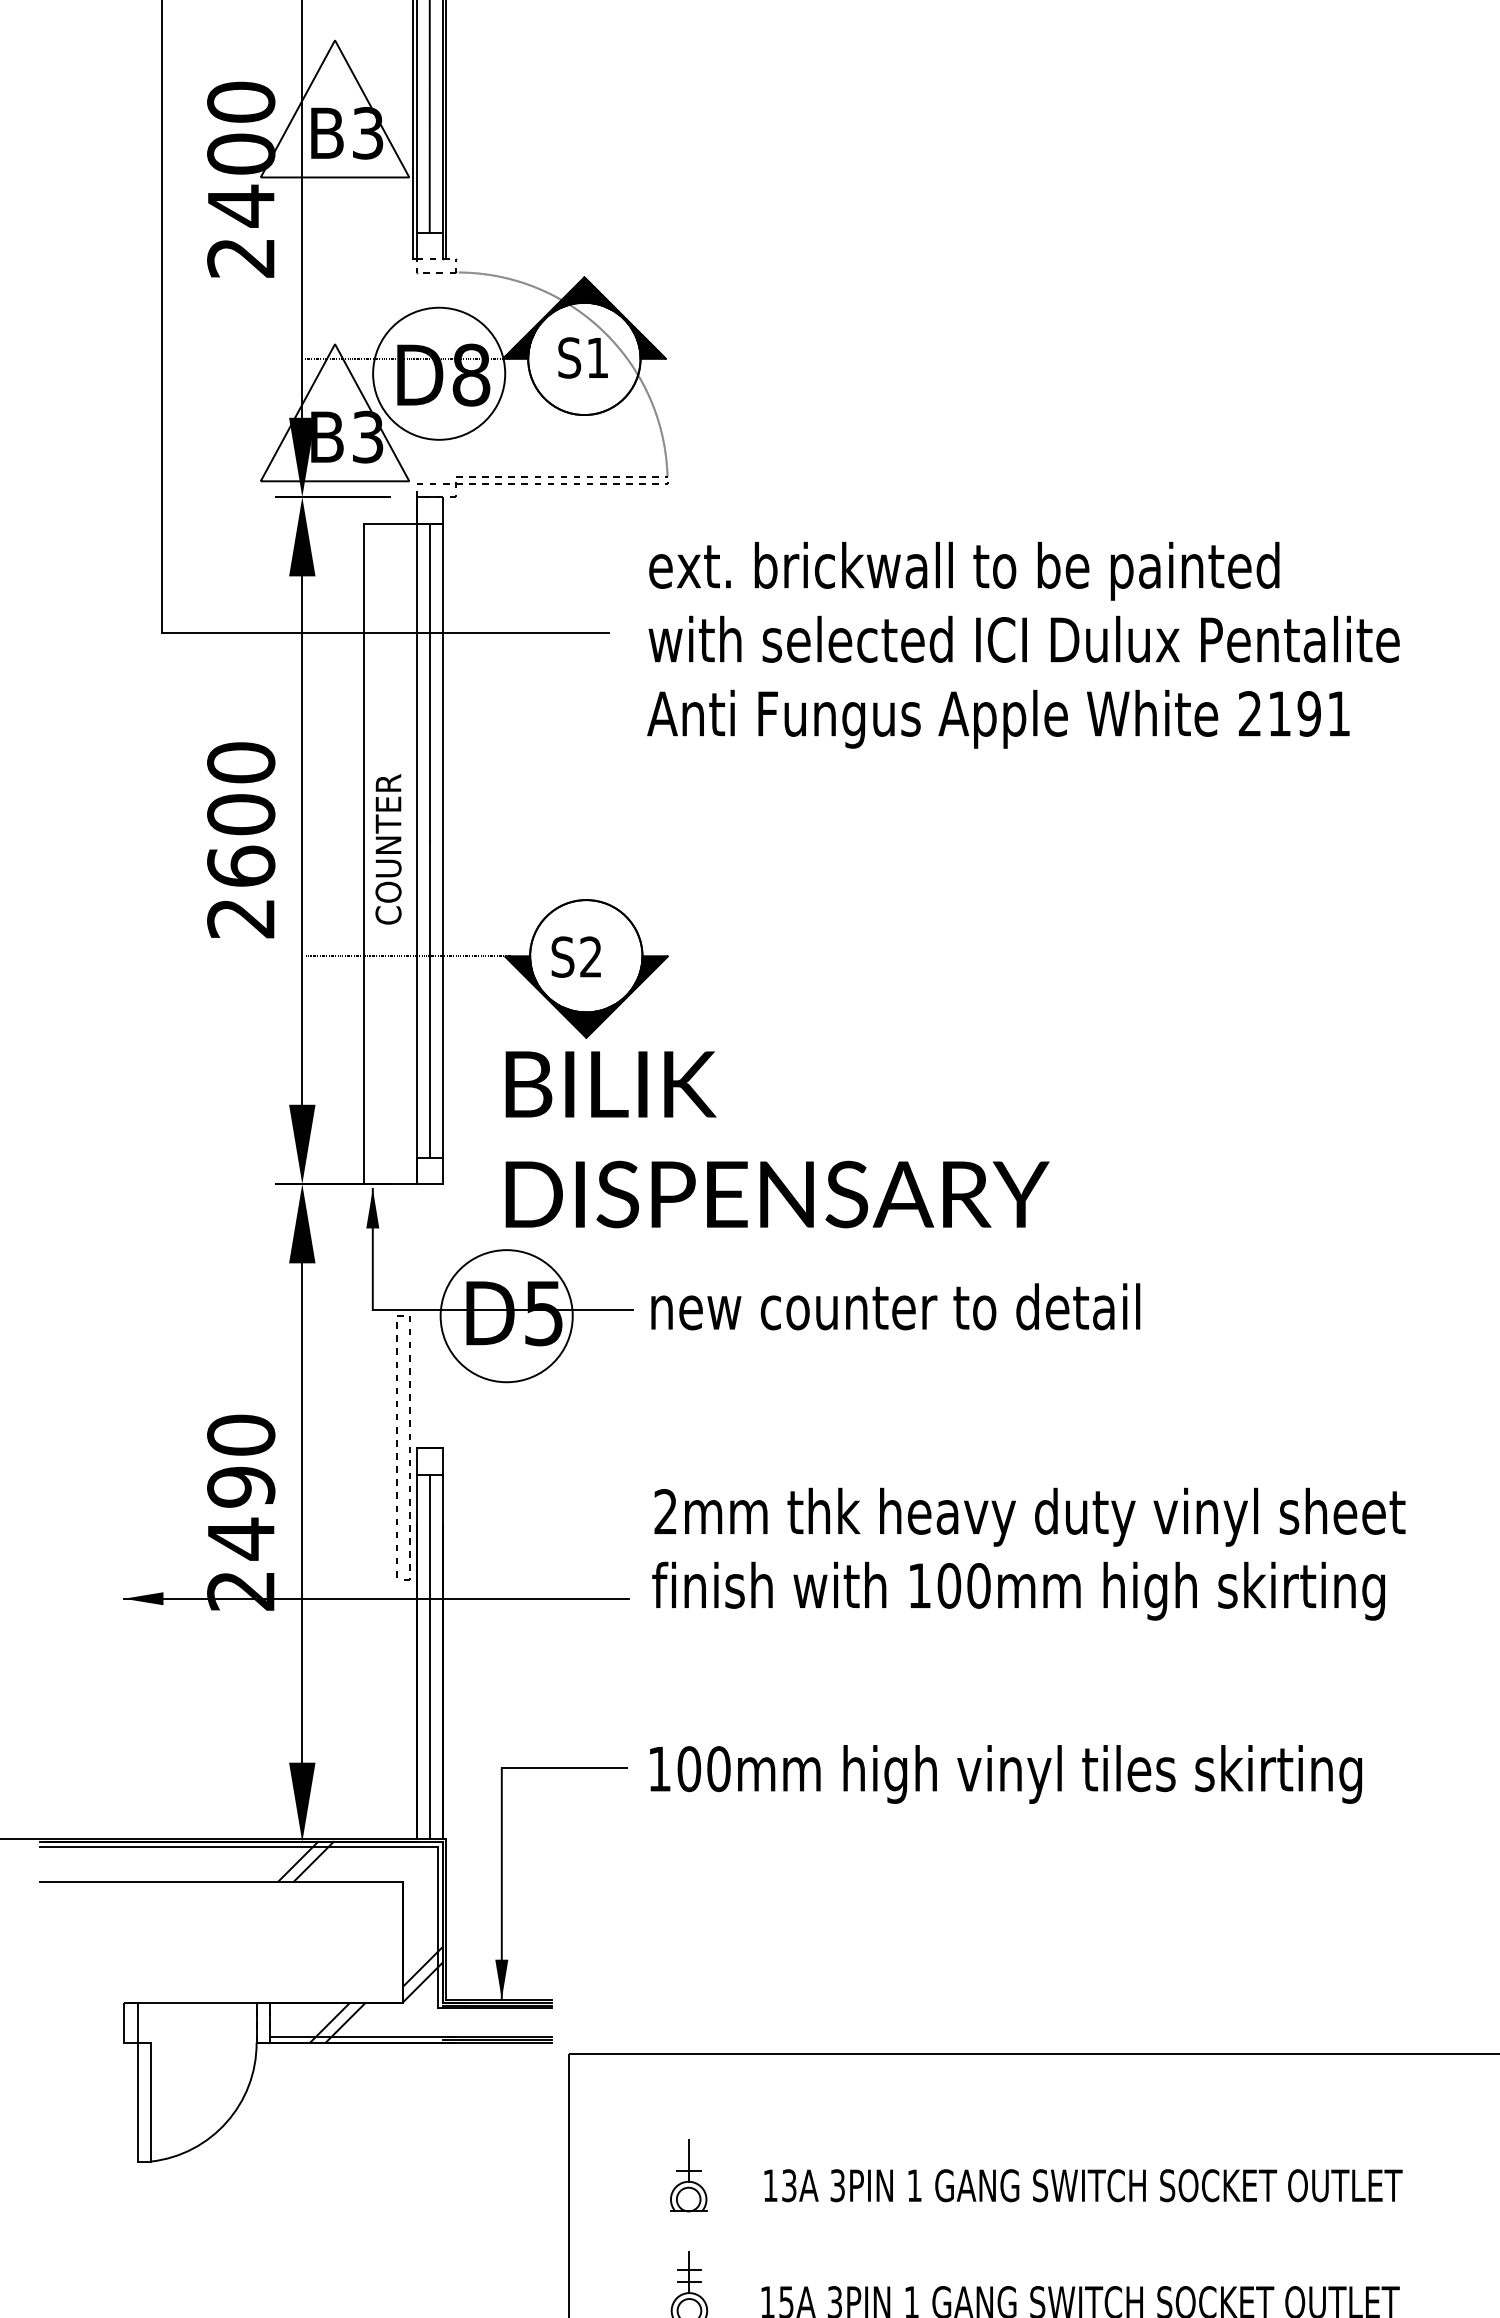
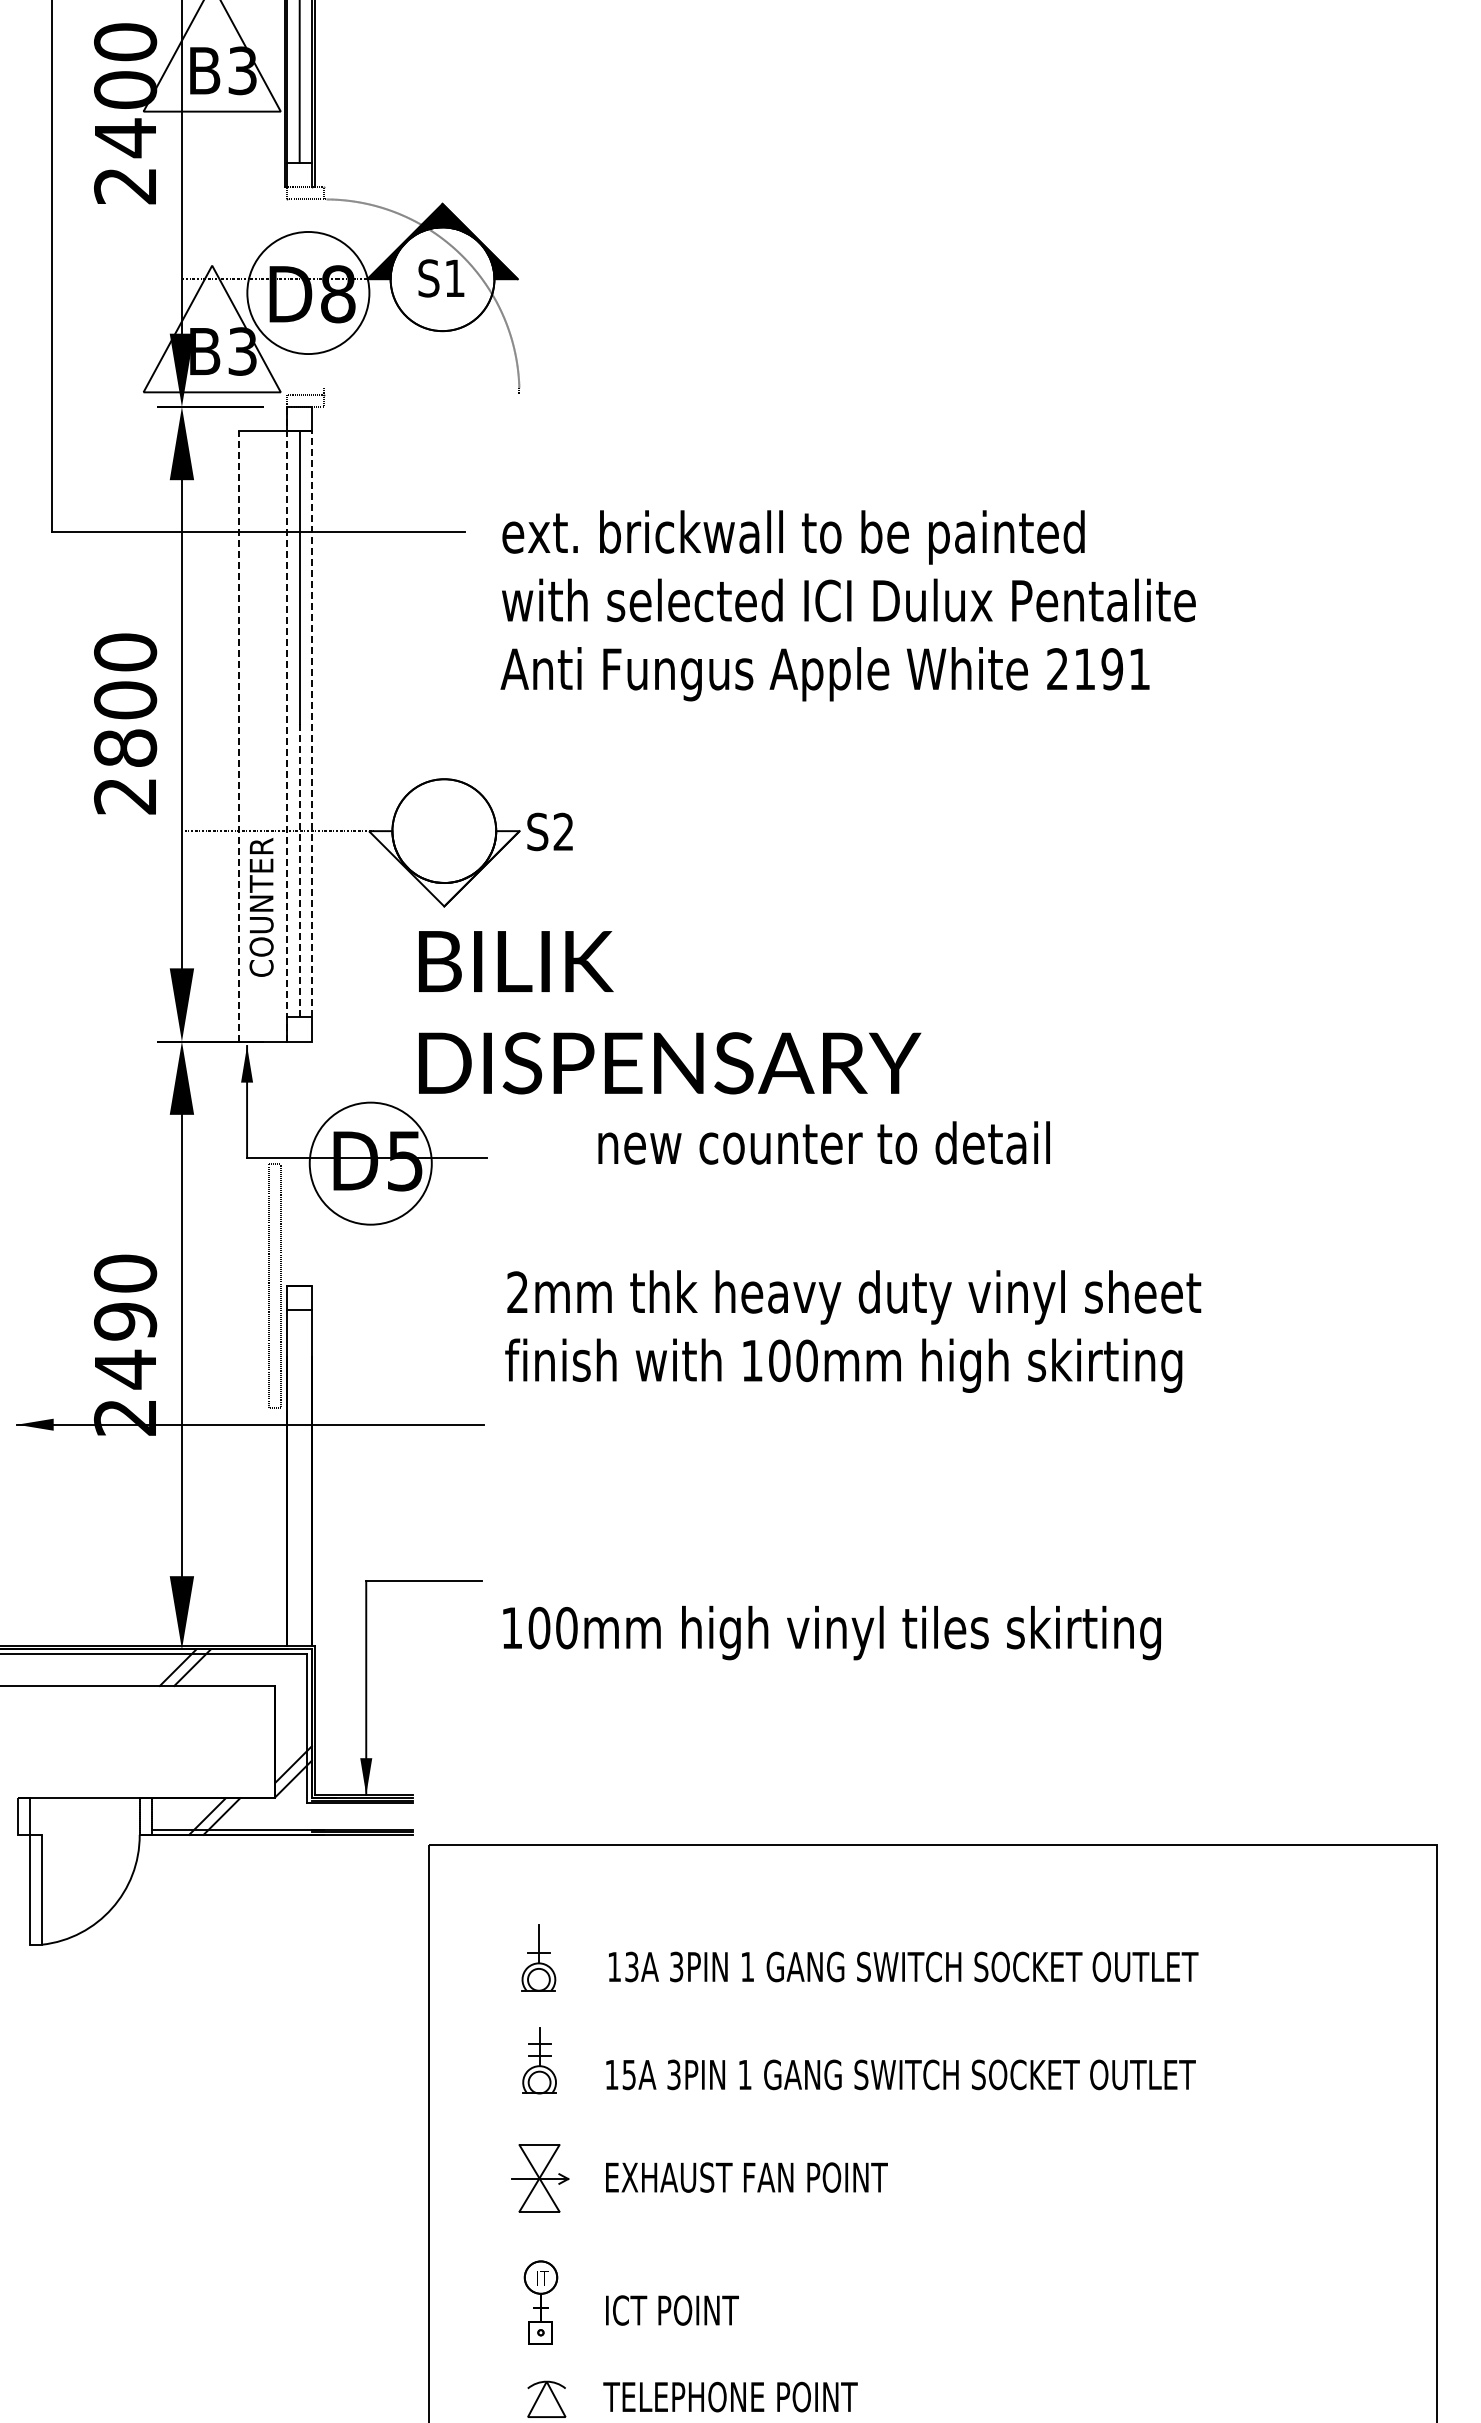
line: (561, 477) -> (421, 388), removed
line: (561, 483) -> (421, 394), removed
text: (1022, 644) -> (847, 605), moved
line: (416, 839) -> (287, 723), solid -> dashed
line: (442, 840) -> (311, 724), solid -> dashed
text: (388, 849) -> (261, 907), moved
line: (363, 852) -> (238, 735), solid -> dashed
text: (241, 865) -> (125, 747), 2600 -> 2800
text: (575, 956) -> (549, 831), moved
hatch: (586, 996) -> (444, 868), removed
line: (429, 999) -> (299, 871), solid -> dashed
text: (778, 1139) -> (670, 1012), moved
text: (894, 1306) -> (823, 1142), moved
text: (1029, 1554) -> (853, 1331), moved
line: (429, 1656) -> (299, 1478), removed
text: (1005, 1774) -> (831, 1633), moved

